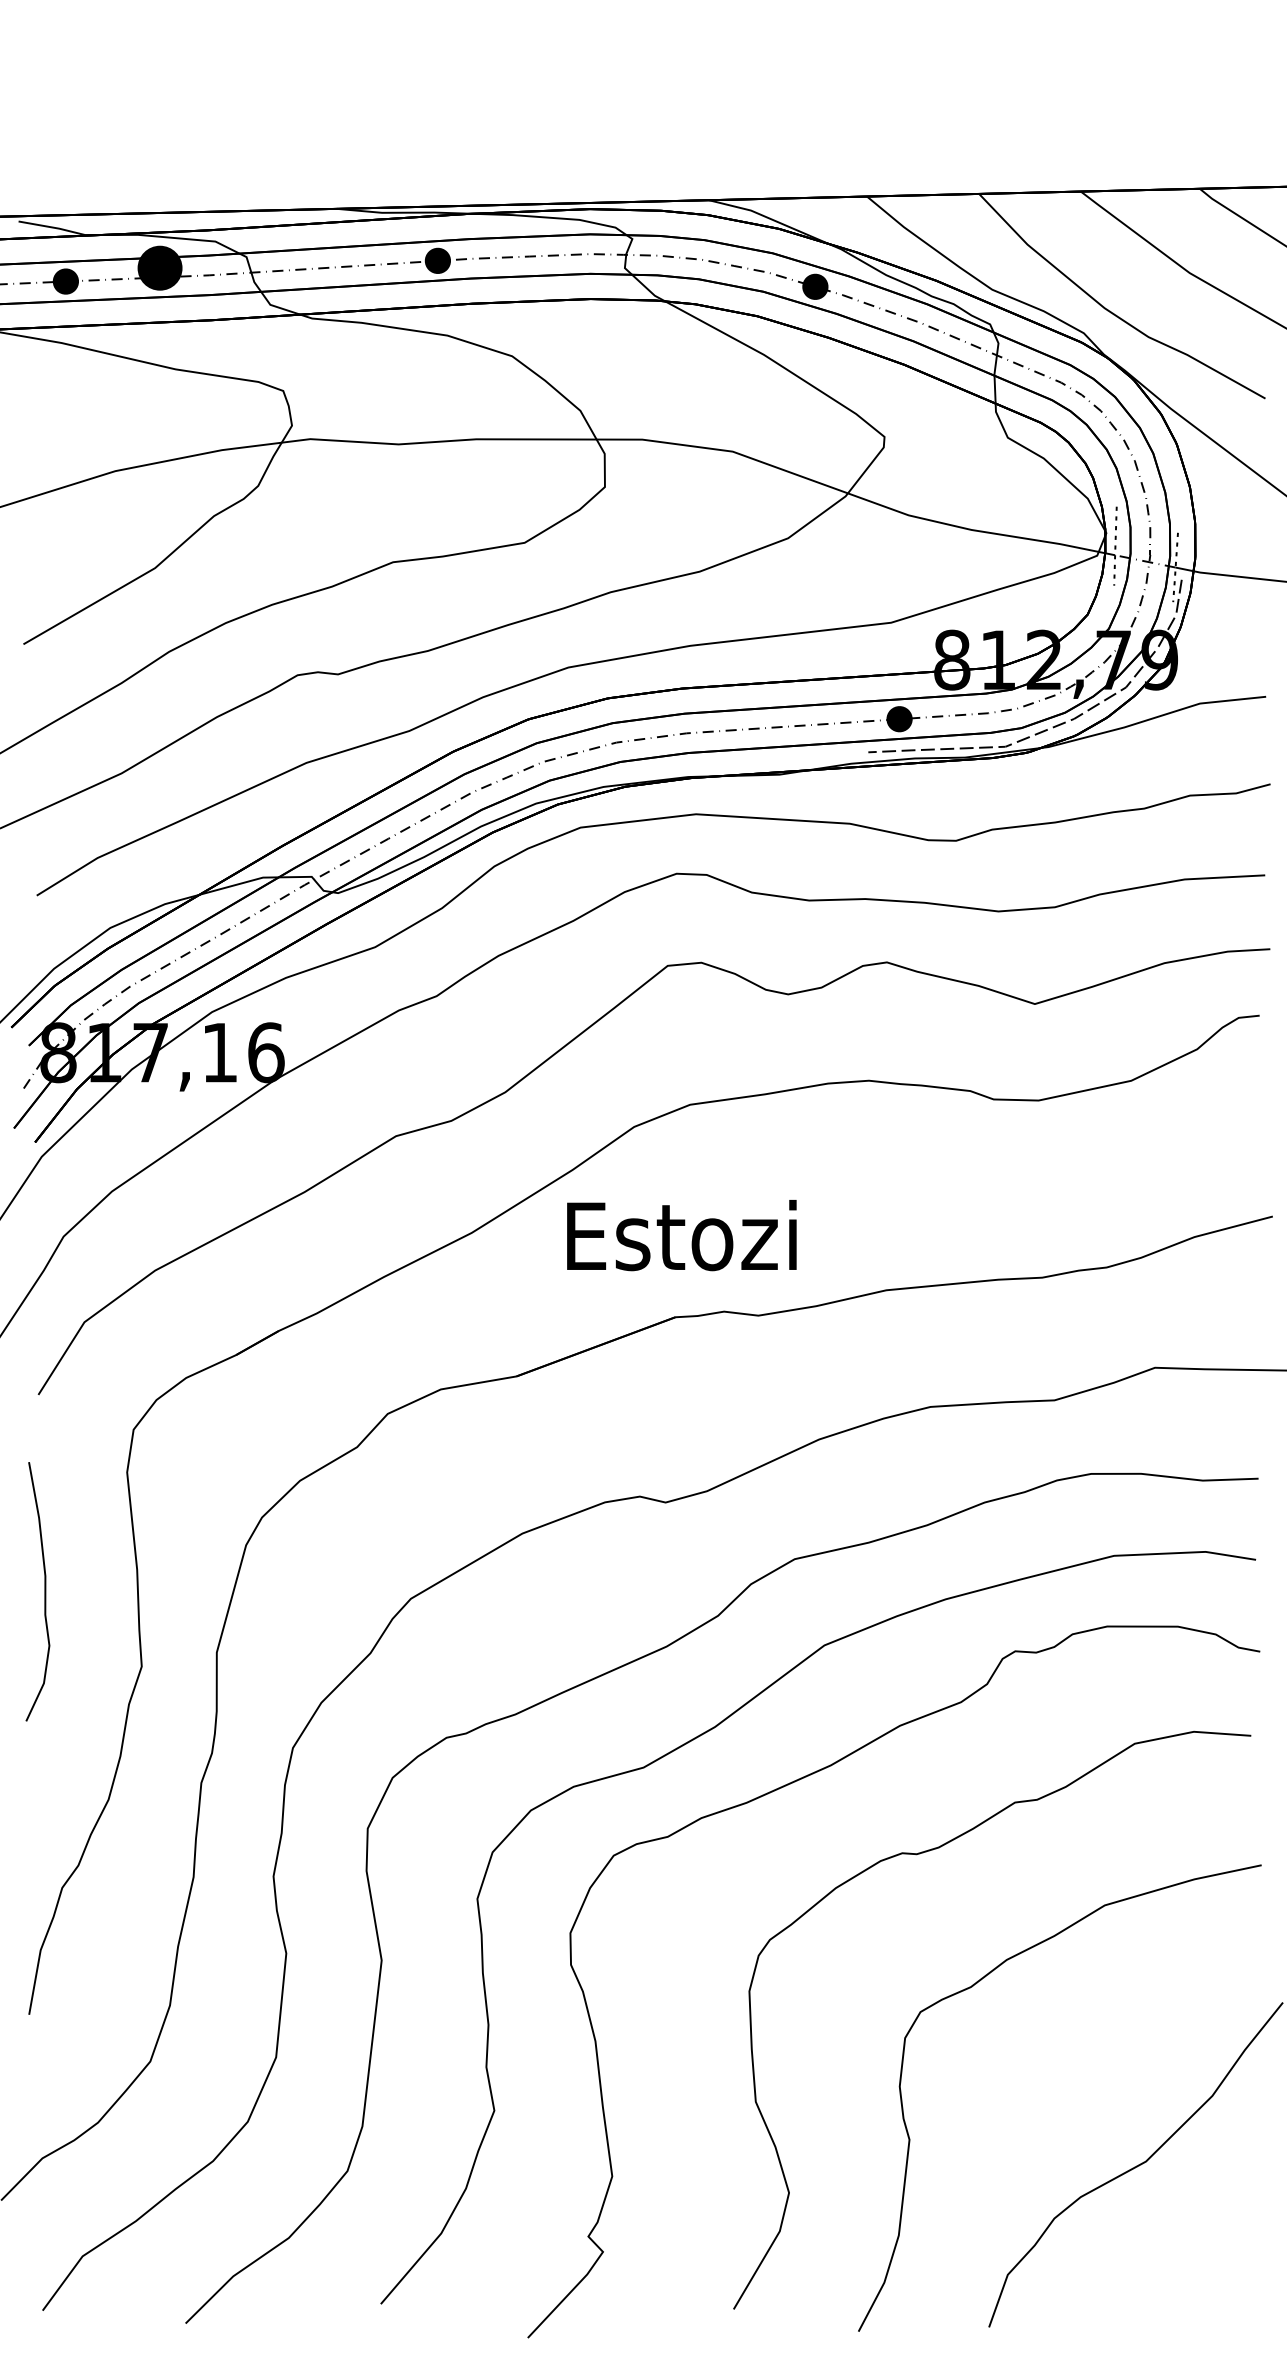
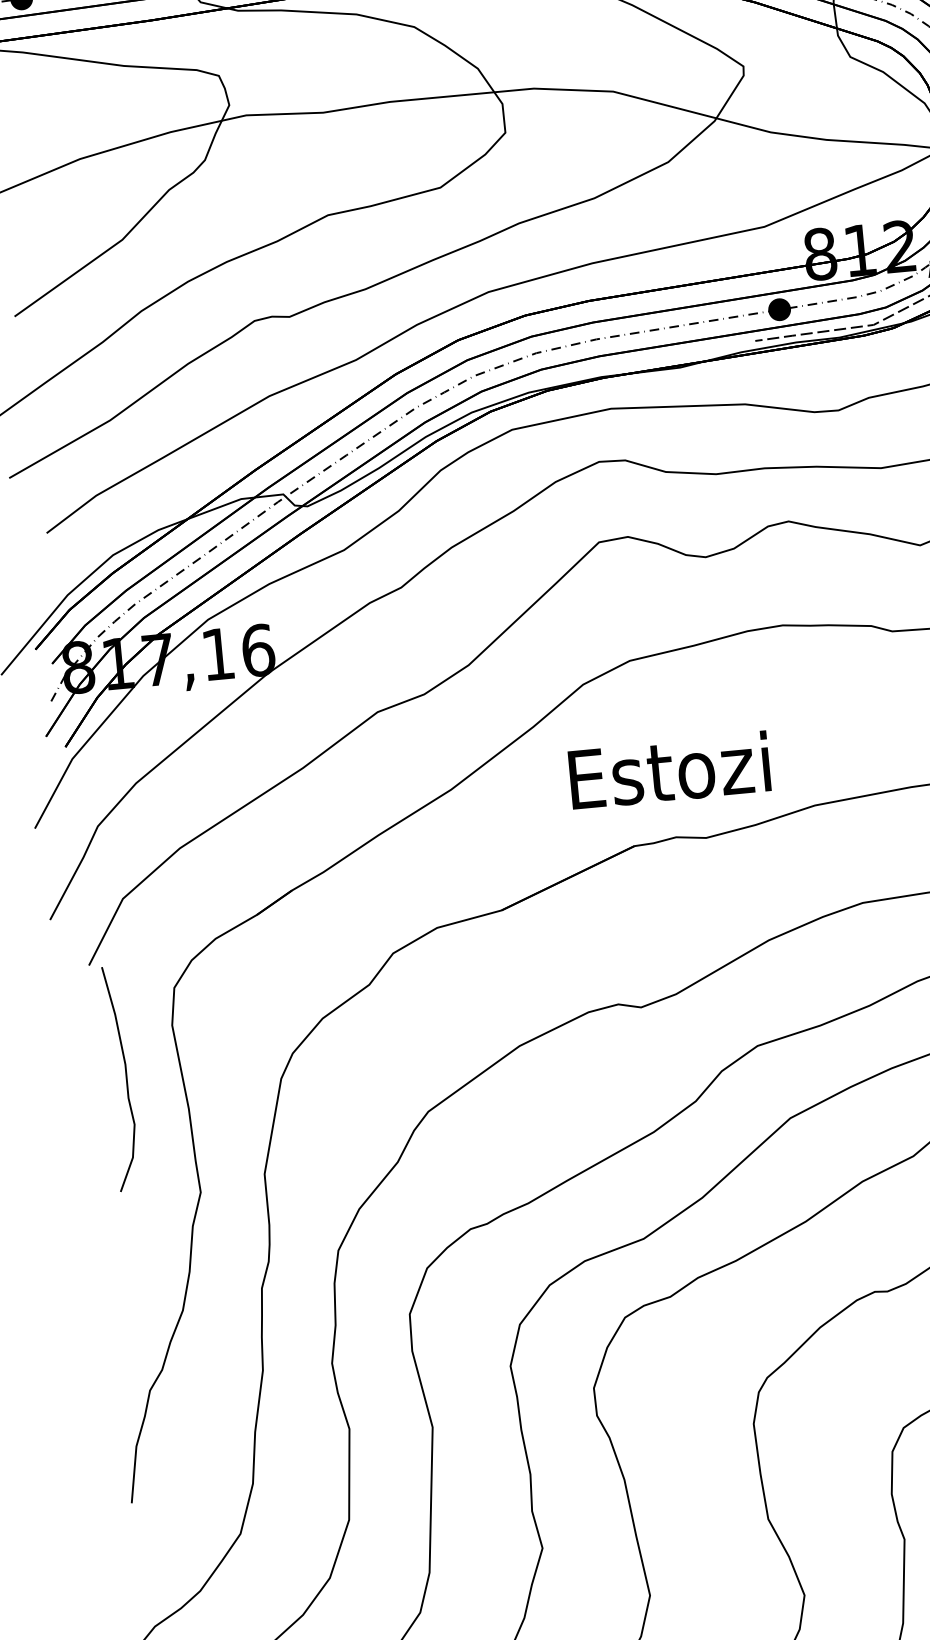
text: (681, 1235) -> (669, 770), moved
curve: (44, 1591) -> (125, 1077), moved

